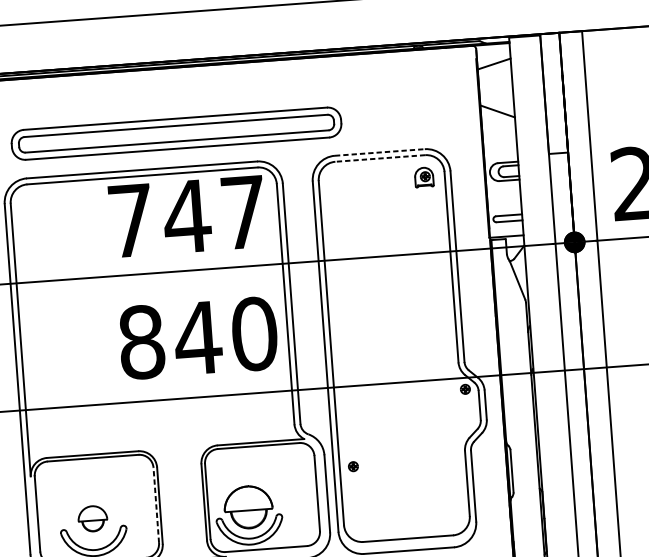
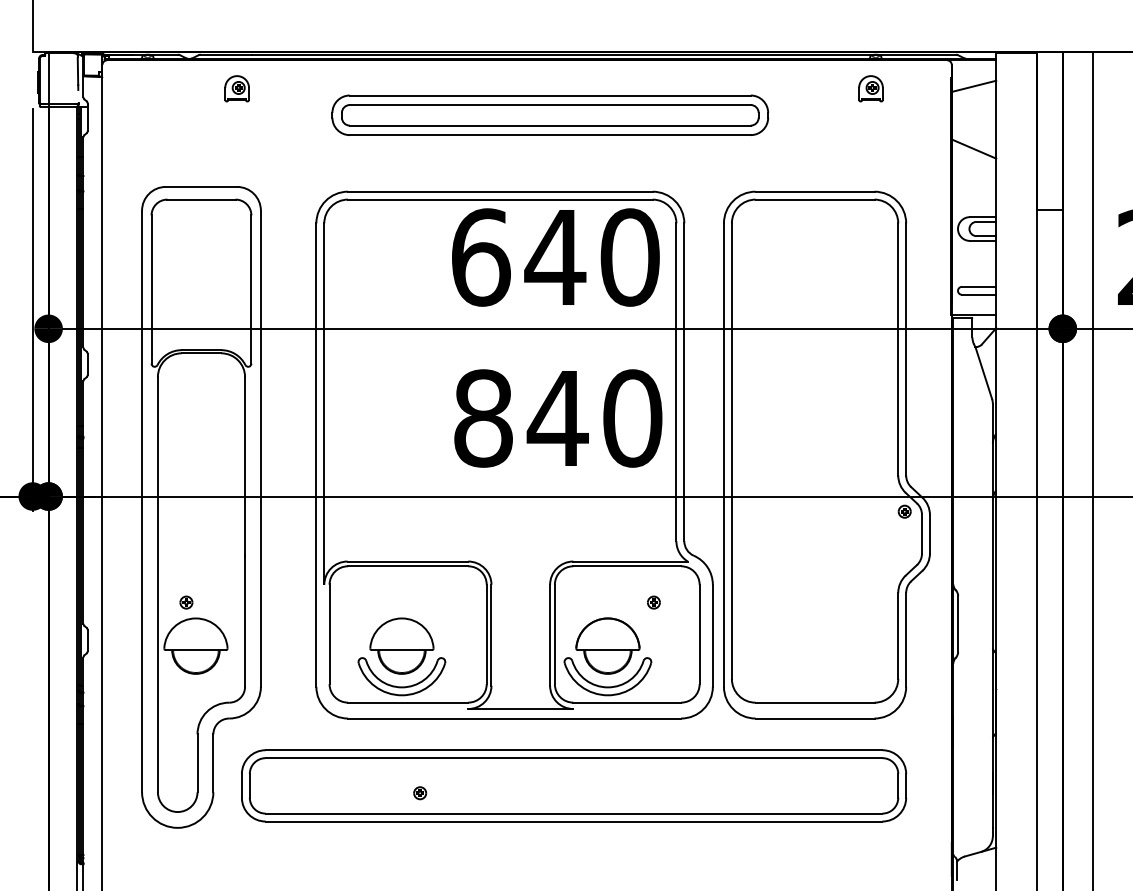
part: (176, 133) -> (550, 114), moved
line: (380, 152) -> (815, 191), dashed -> solid
line: (379, 158) -> (814, 199), dashed -> solid
part: (423, 177) -> (870, 88), moved
text: (187, 216) -> (555, 257), 747 -> 640
part: (353, 466) -> (653, 602), moved
line: (156, 505) -> (486, 634), dashed -> solid
part: (92, 518) -> (401, 645), size x1.67

